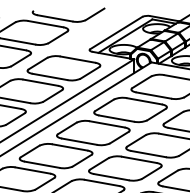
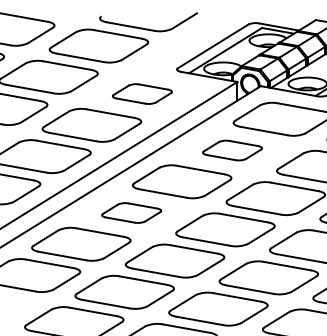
part: (64, 67) -> (142, 93), size x0.6
part: (130, 109) -> (232, 150), size x0.6
part: (55, 155) -> (131, 212), size x0.6

